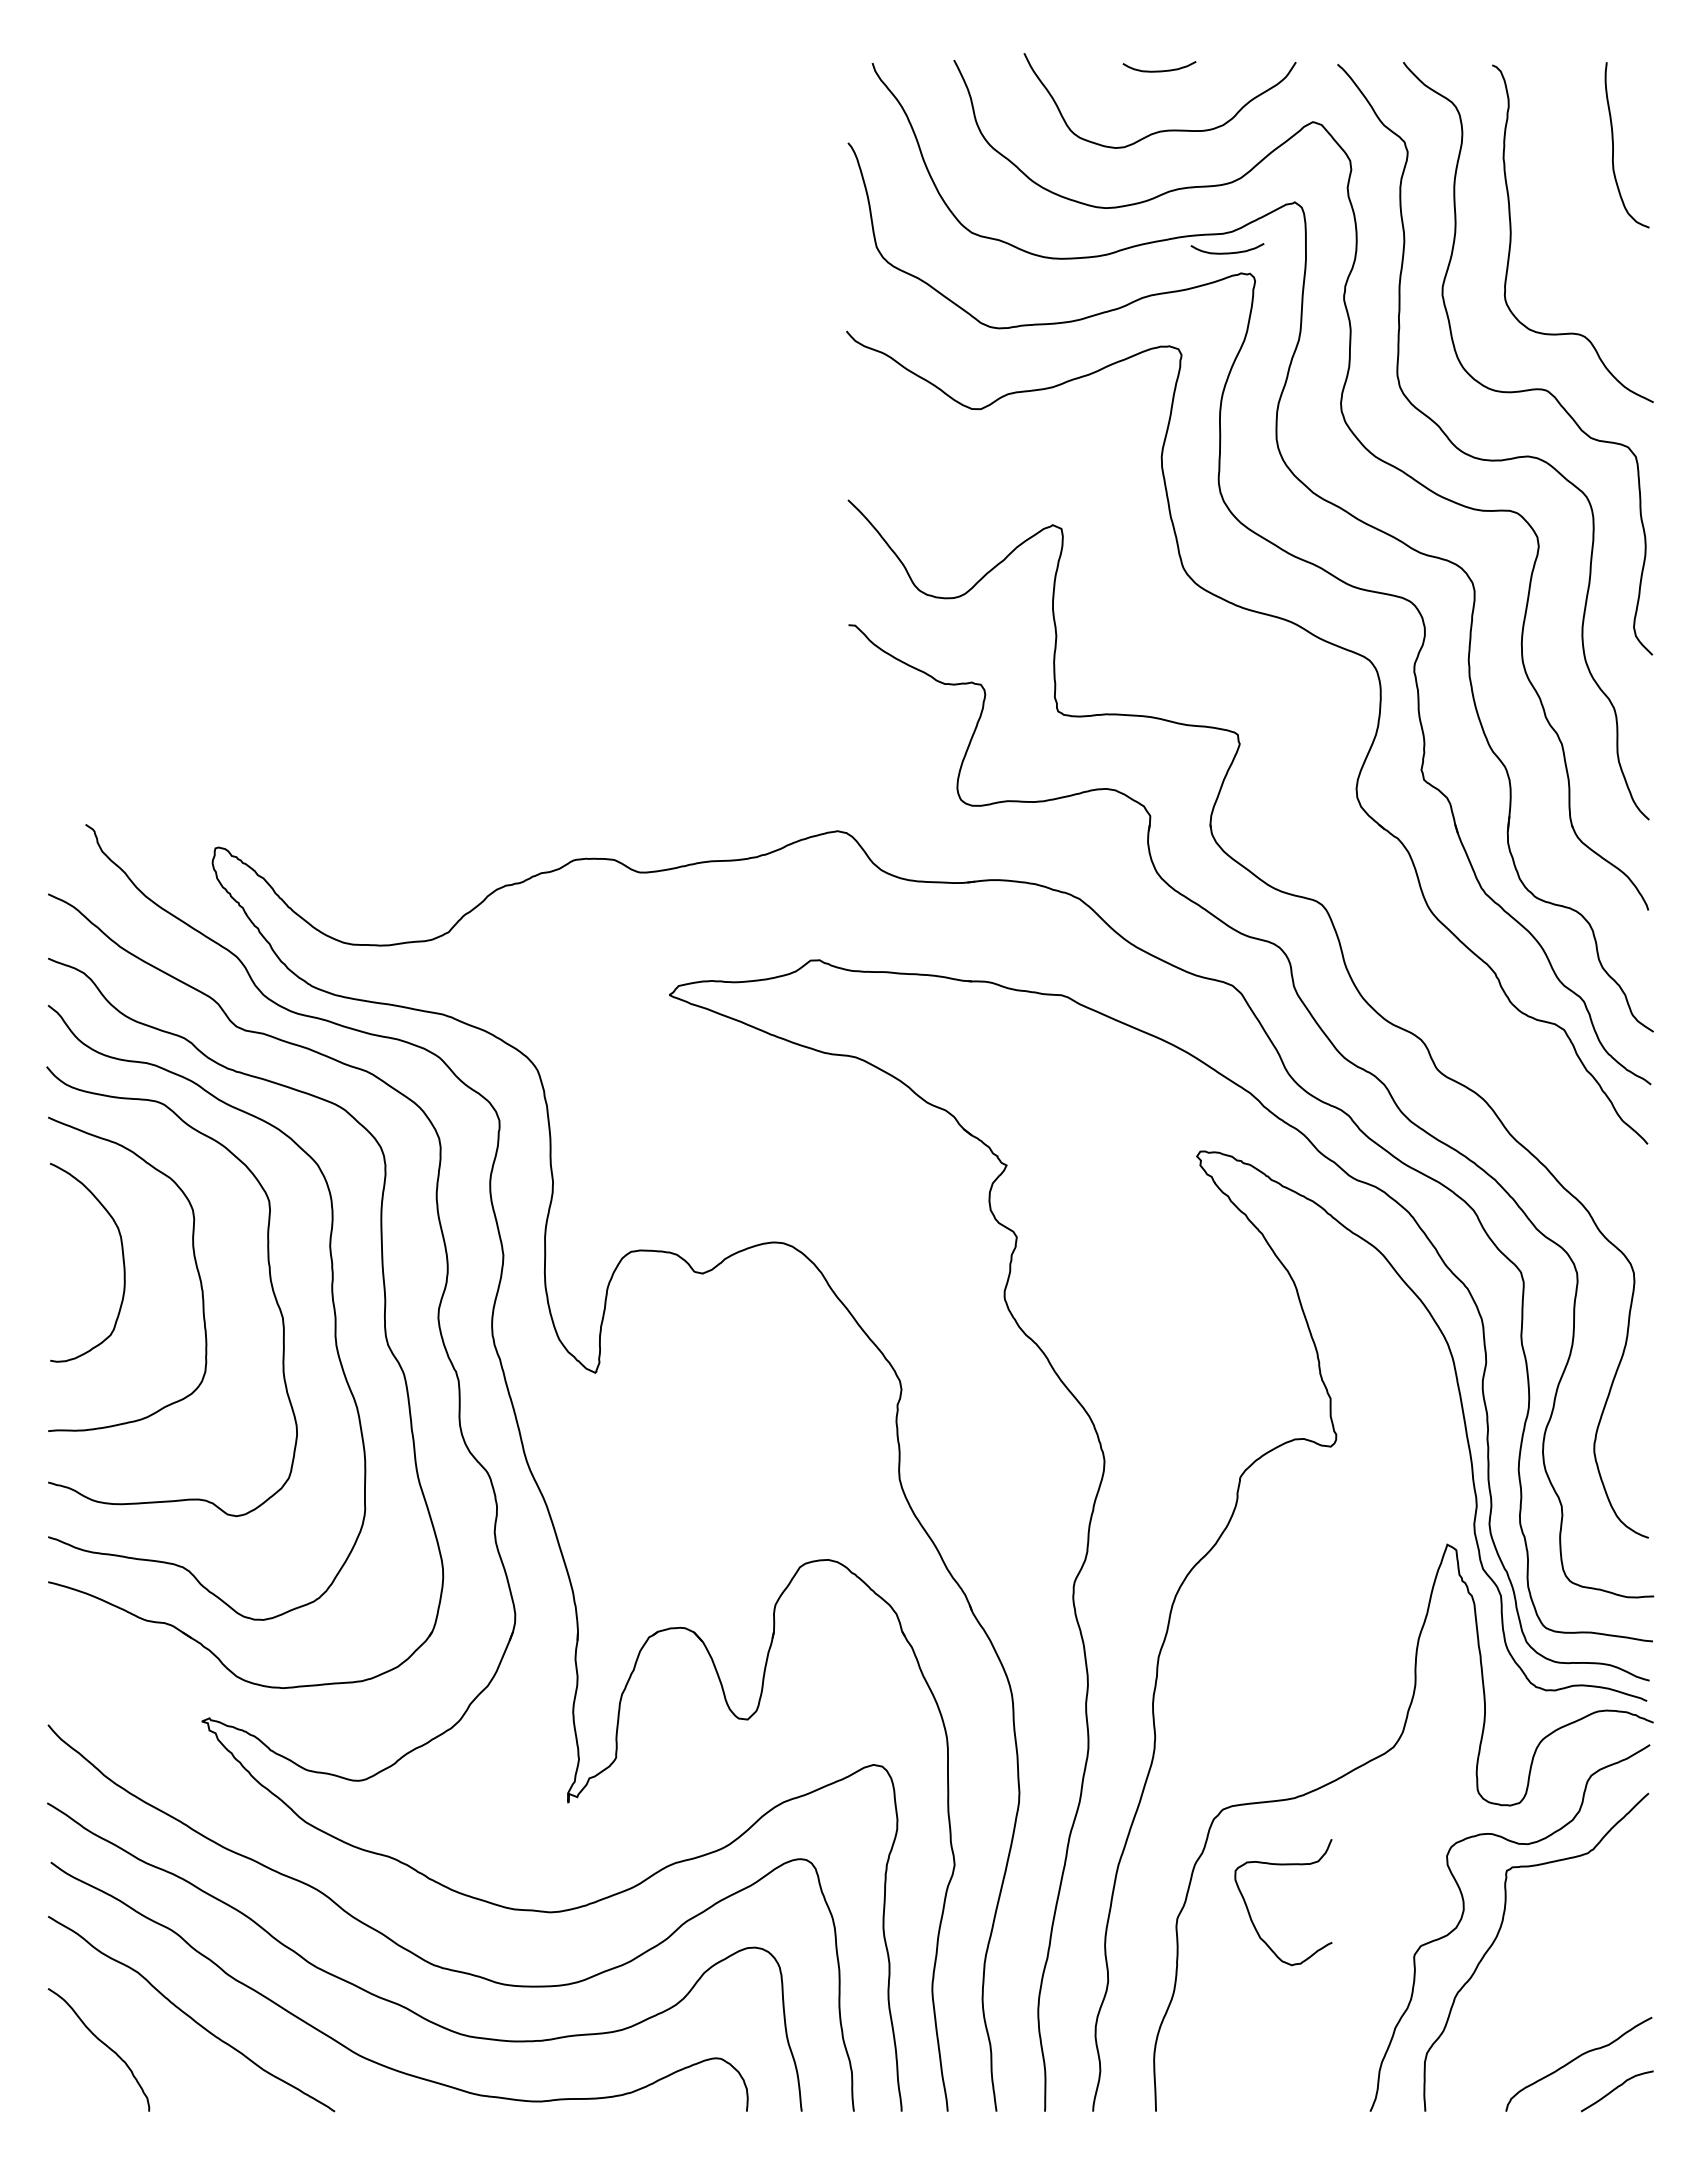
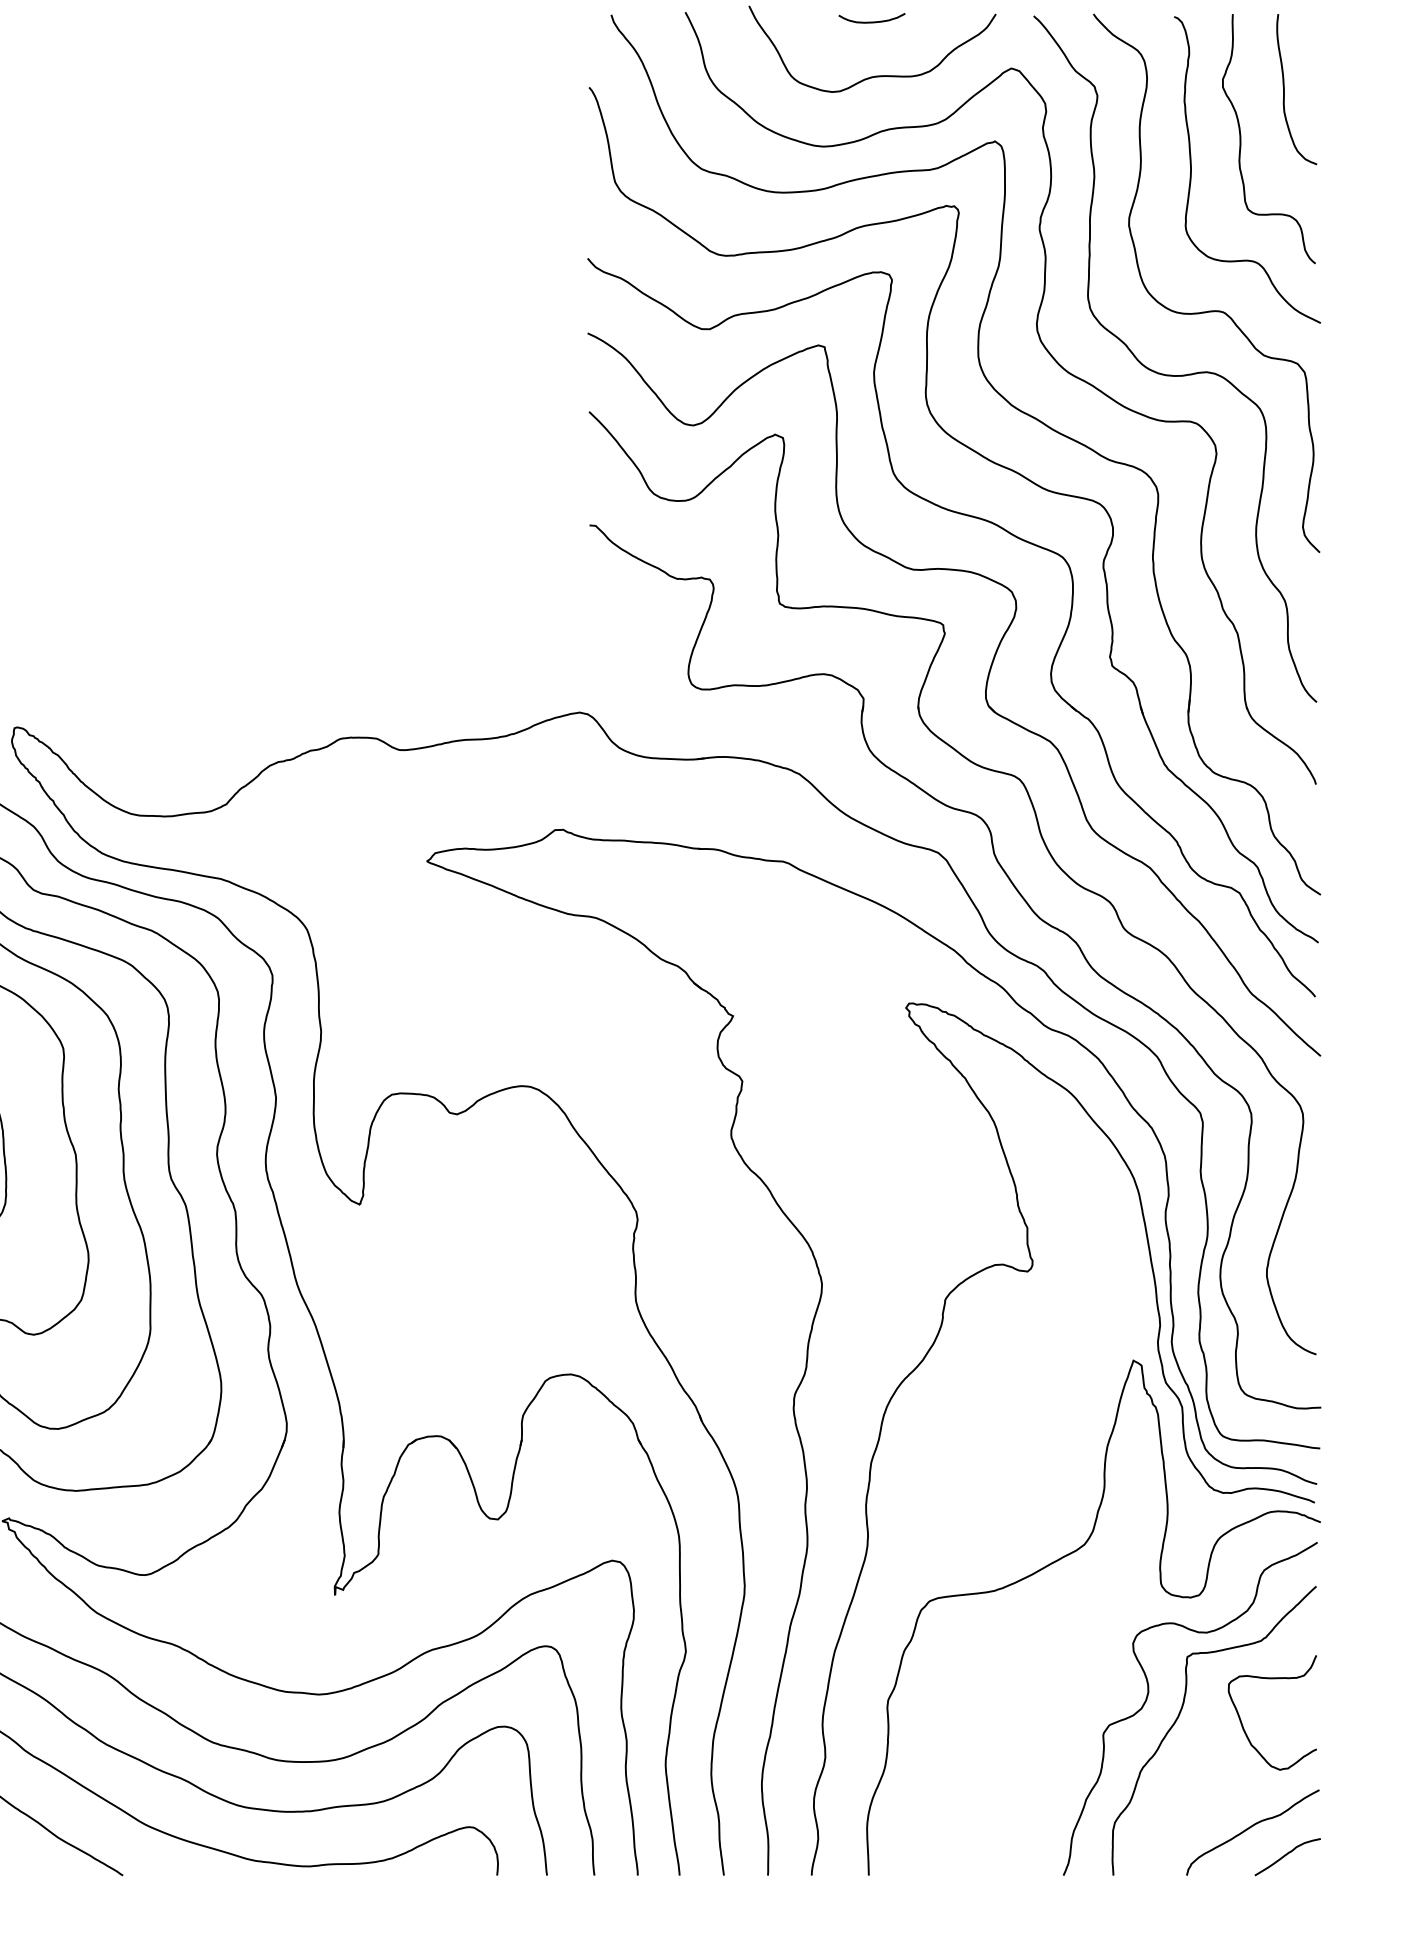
curve: (1566, 201) -> (1241, 140), added
curve: (1227, 252) -> (933, 186), removed
part: (1284, 811) -> (985, 694), added
curve: (1251, 1916) -> (1243, 1725), moved

